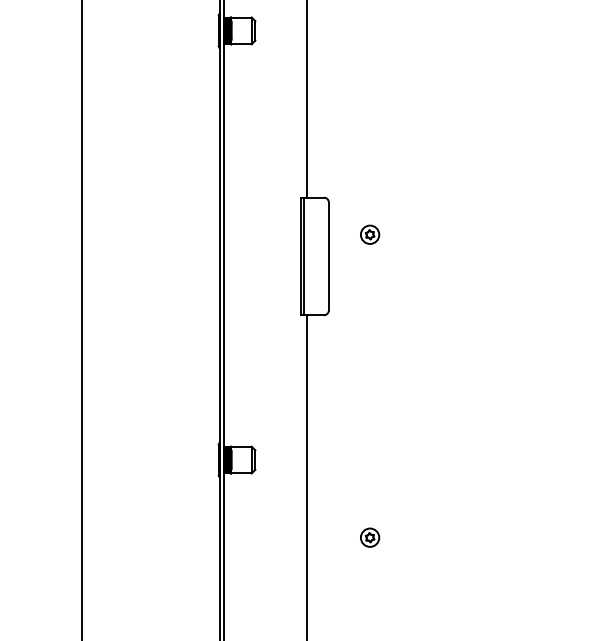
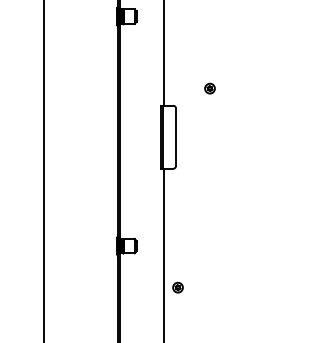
part: (369, 234) -> (209, 88), moved
part: (369, 537) -> (177, 287), moved

